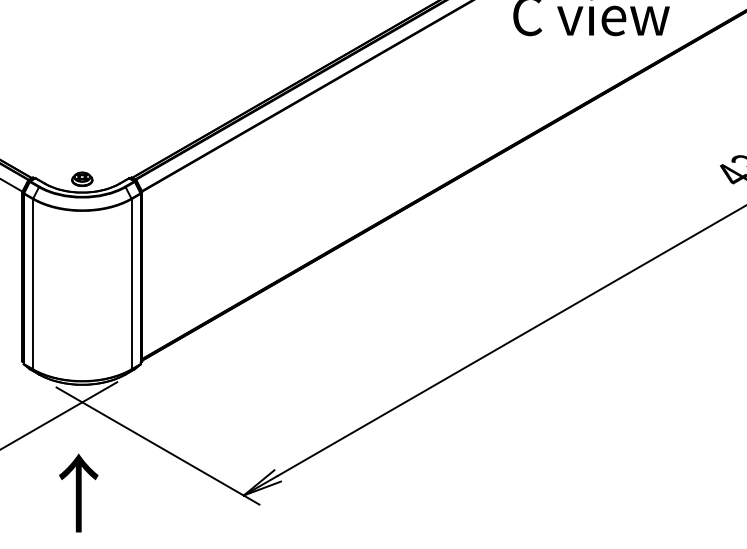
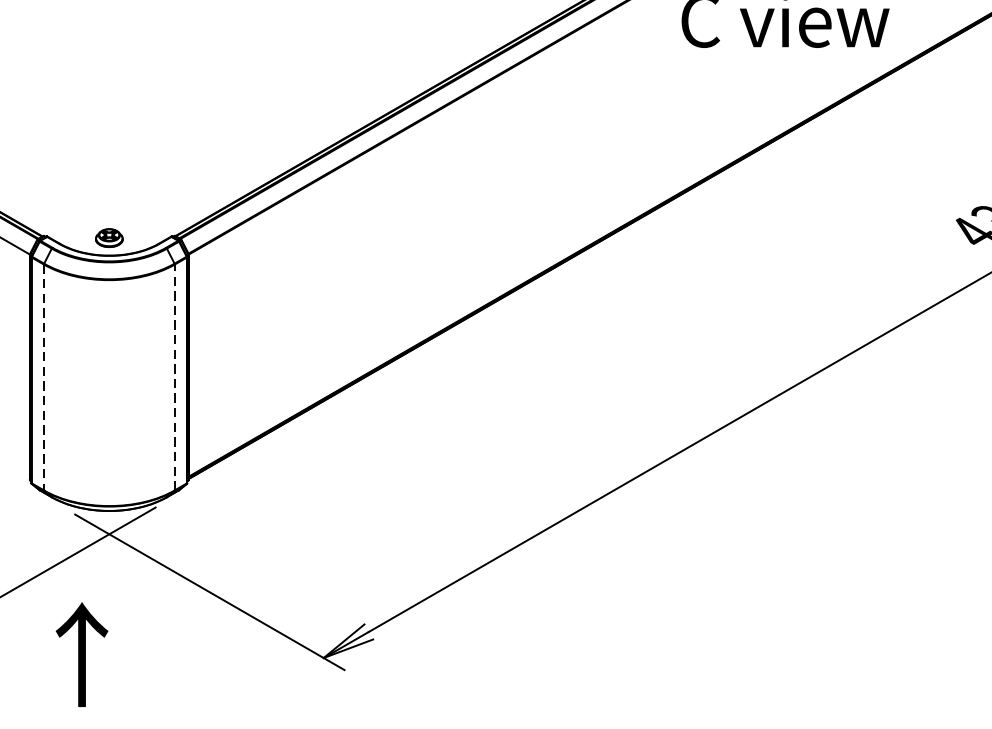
line: (131, 283) -> (174, 376), solid -> dashed
line: (33, 284) -> (44, 377), solid -> dashed
text: (78, 492) -> (81, 653), moved

